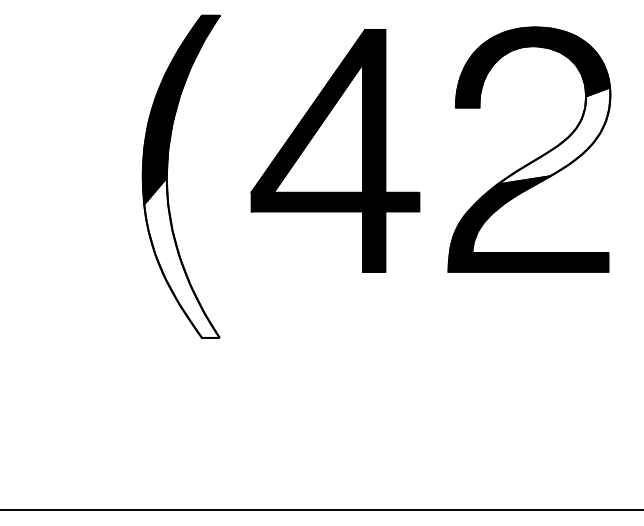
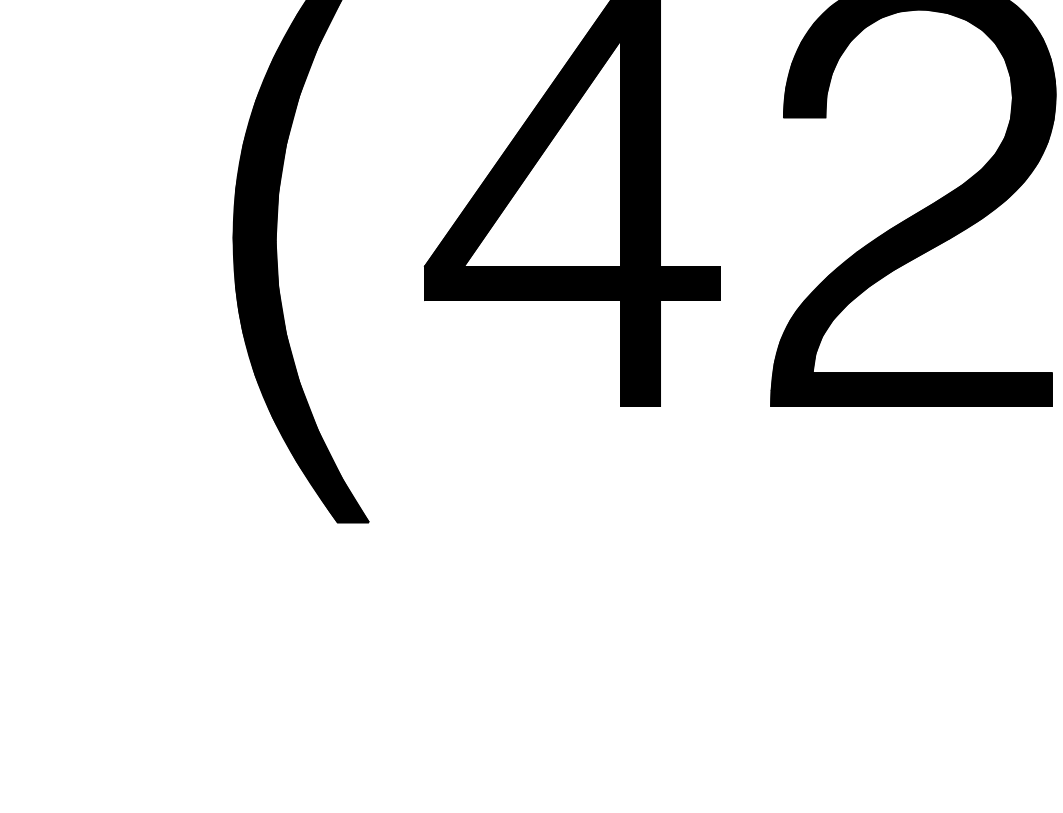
fill: (553, 135) -> (955, 166), added
fill: (181, 257) -> (301, 380), added

